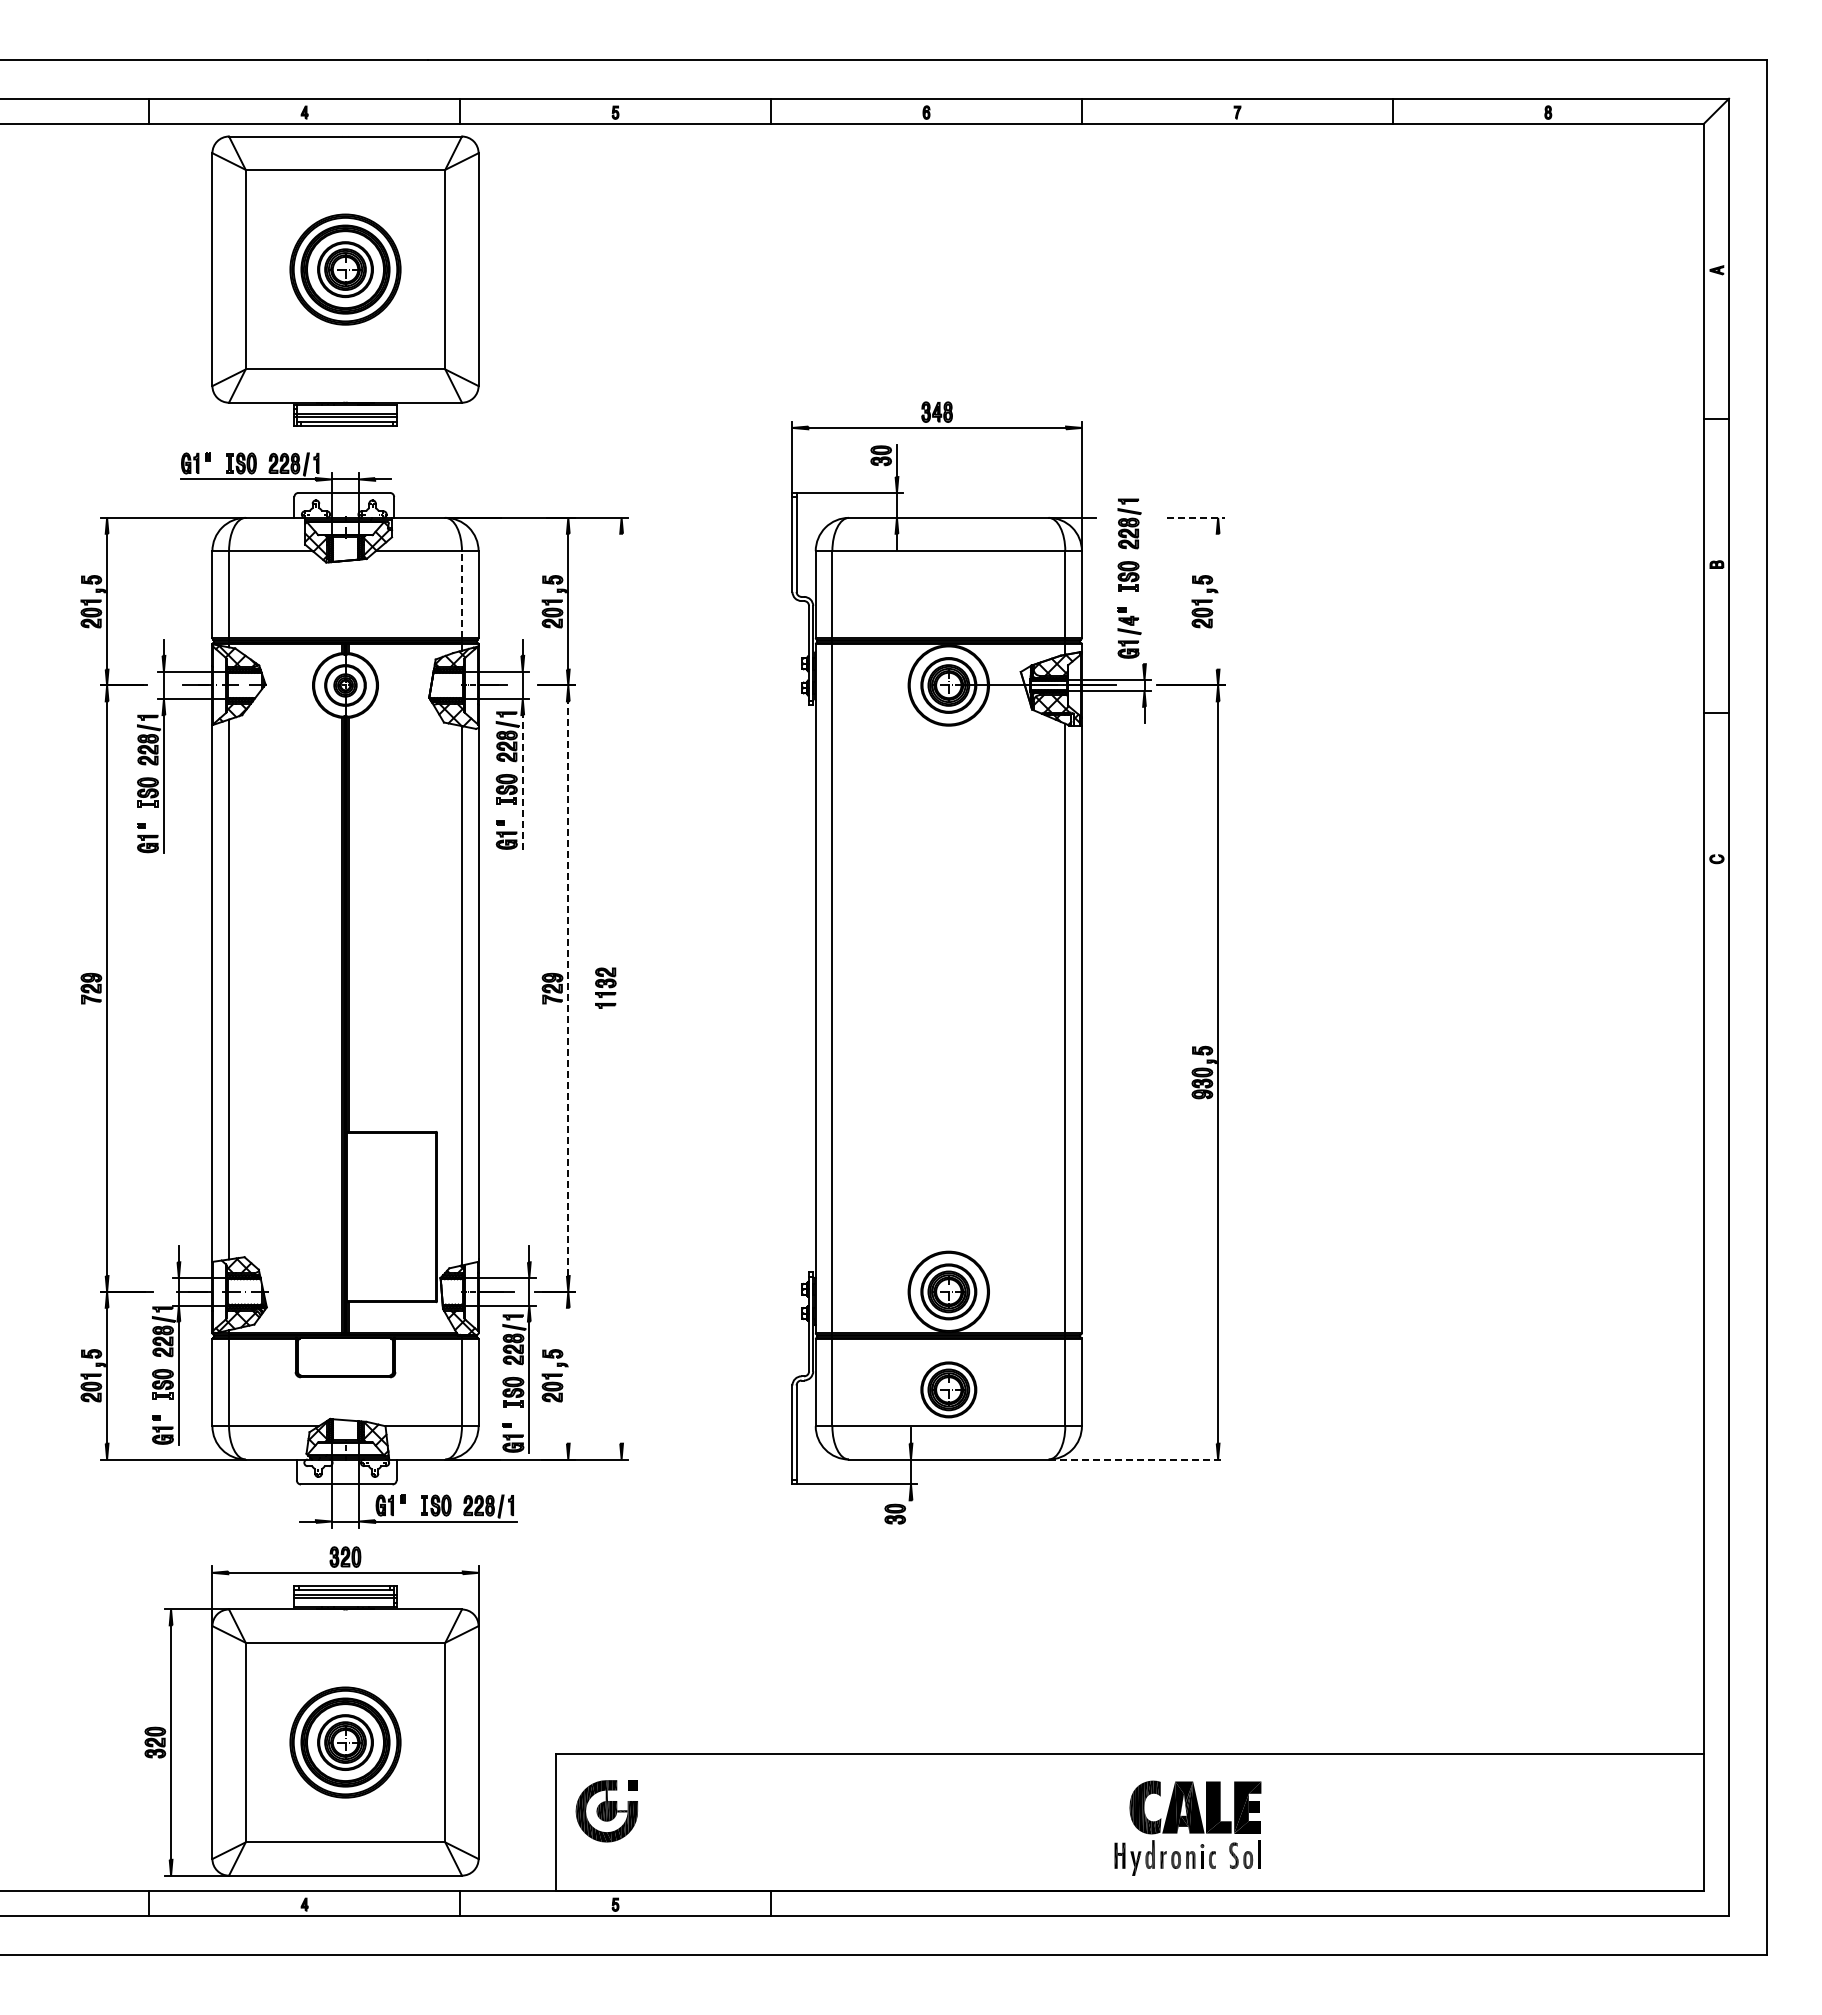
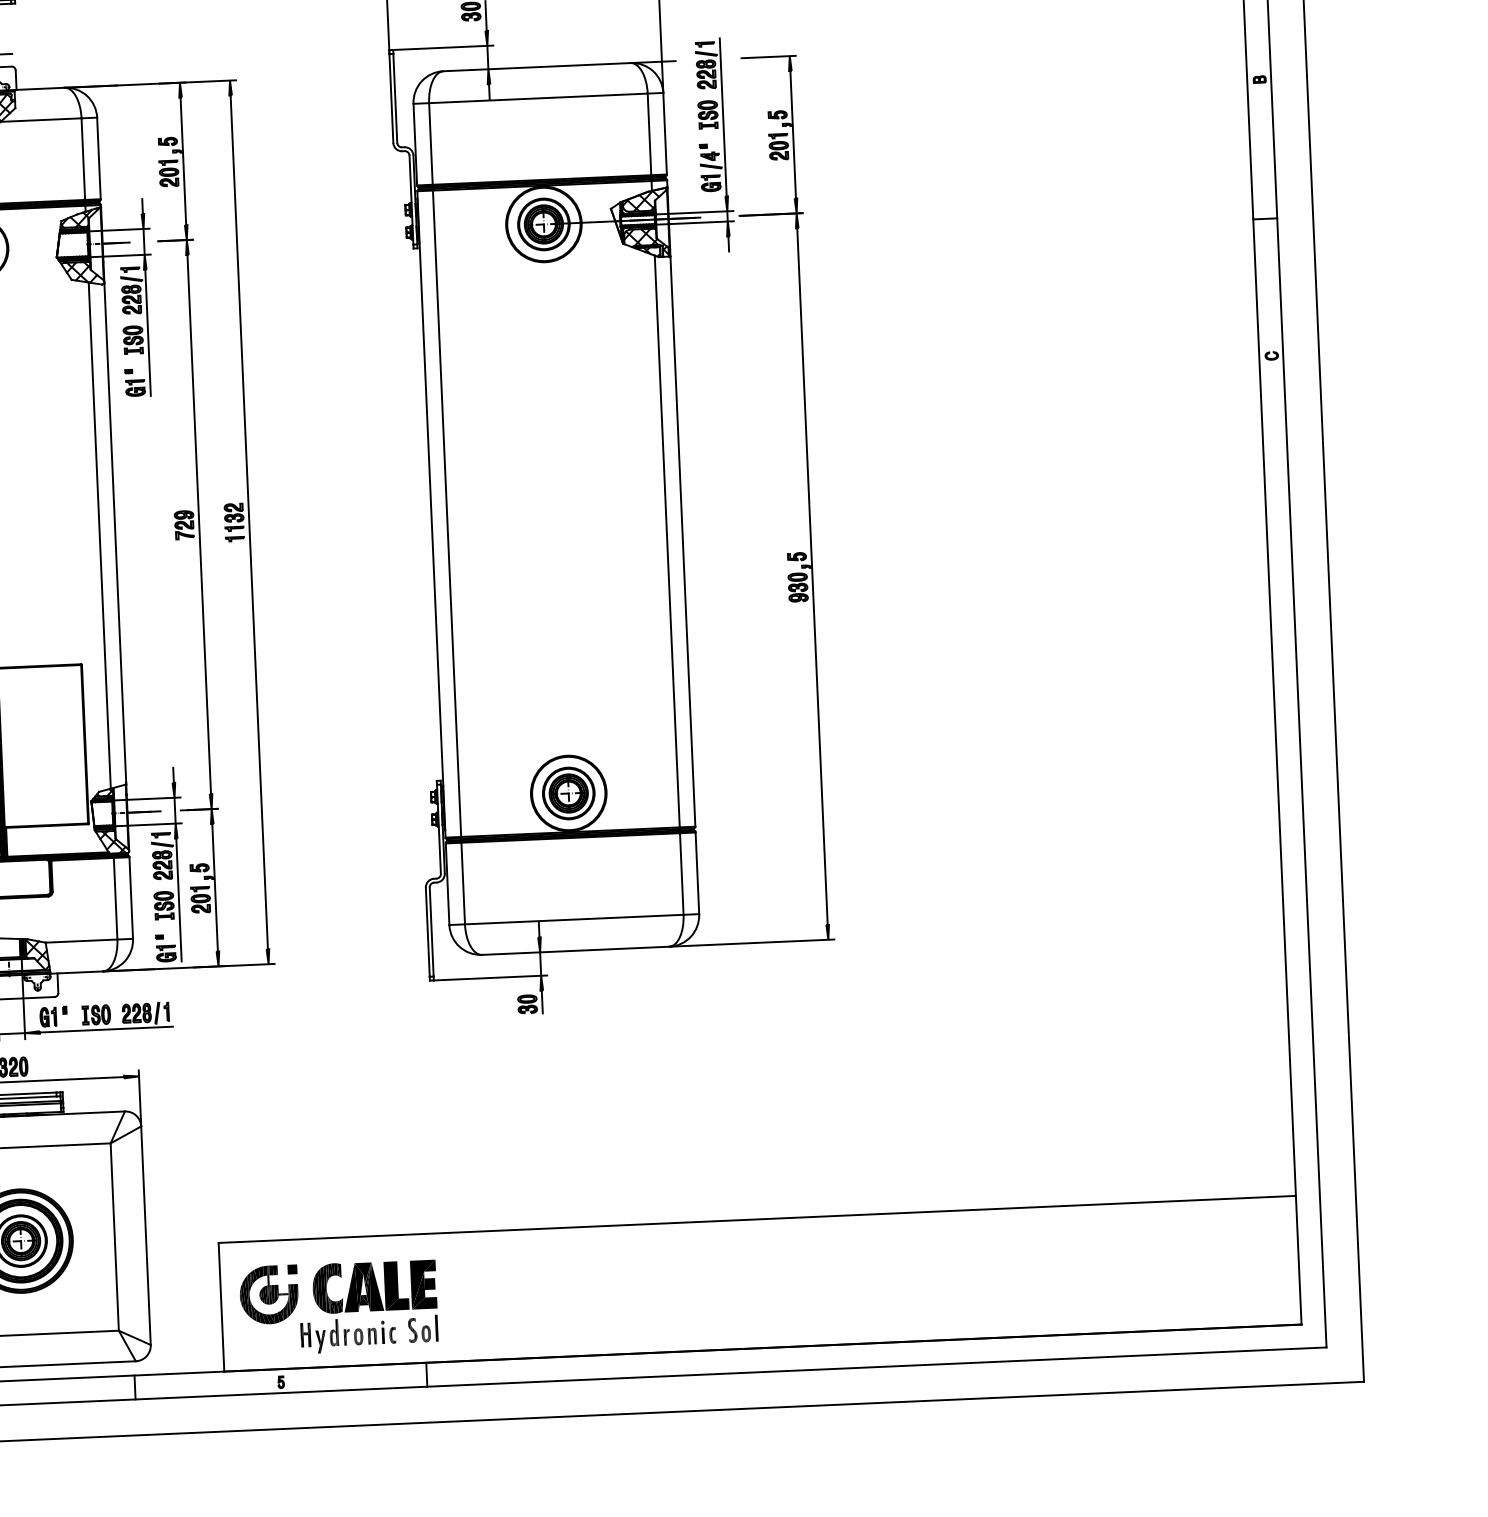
line: (1195, 517) -> (768, 56), dashed -> solid
line: (1144, 579) -> (723, 116), added
line: (461, 594) -> (82, 159), dashed -> solid
line: (1218, 601) -> (793, 134), added
line: (522, 781) -> (147, 332), dashed -> solid
line: (568, 988) -> (199, 524), dashed -> solid
line: (621, 988) -> (249, 522), added
line: (568, 1375) -> (215, 887), added
part: (948, 1389) -> (572, 885), removed
line: (1136, 1459) -> (751, 943), dashed -> solid
line: (911, 1512) -> (542, 1002), added
part: (1187, 1827) -> (368, 1305), moved

